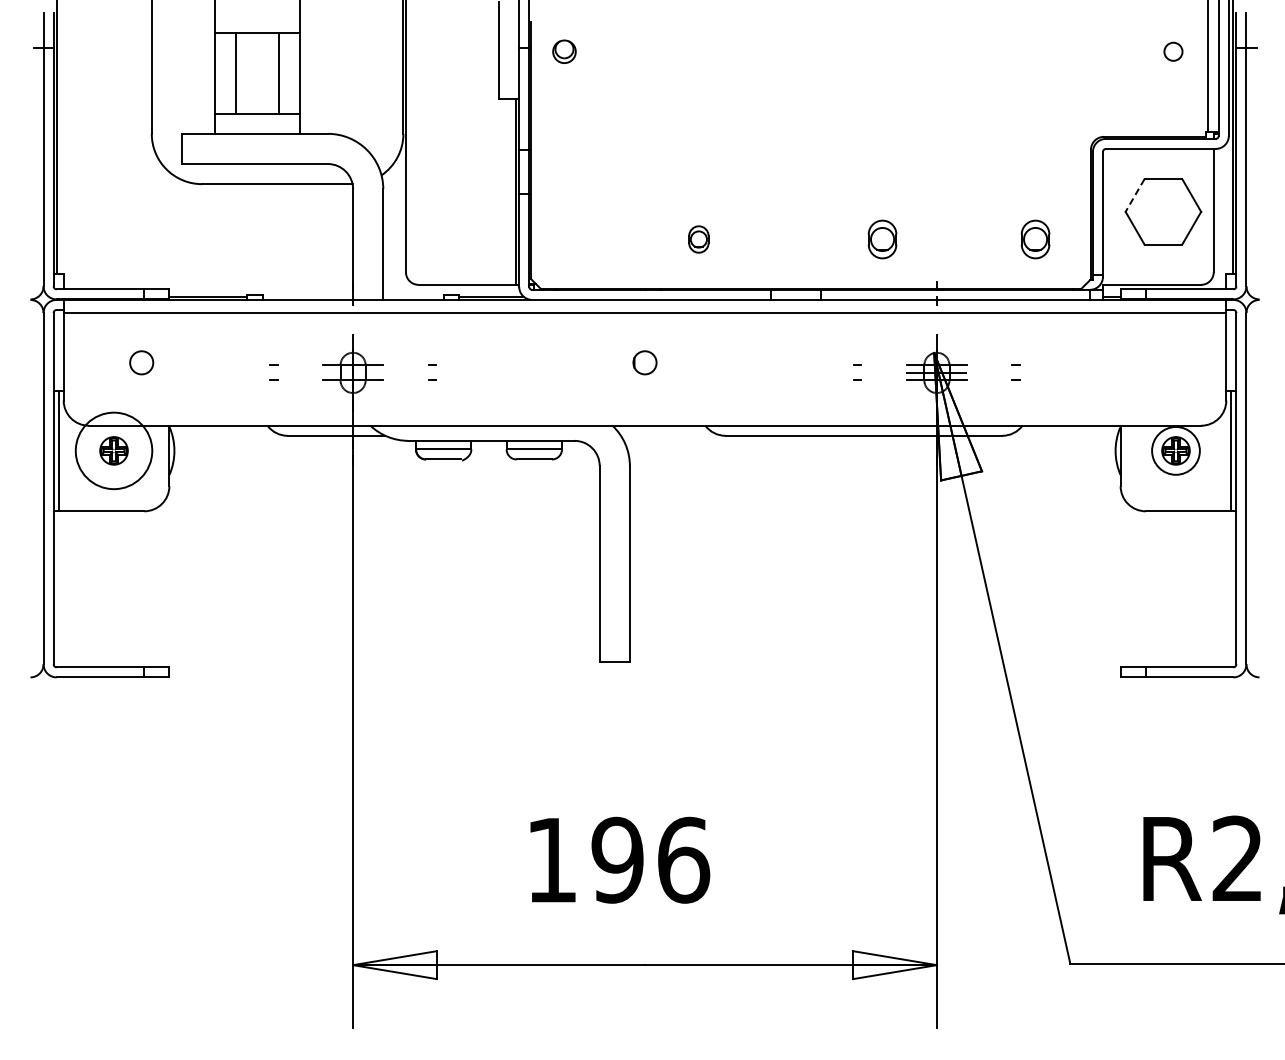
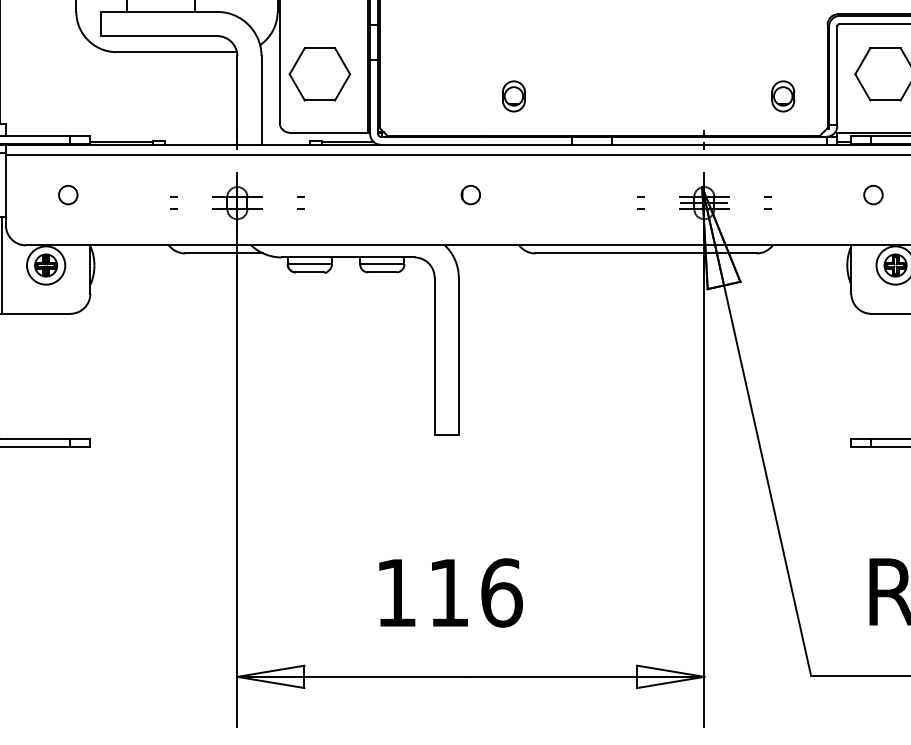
line: (1135, 195) -> (863, 61), dashed -> solid
part: (456, 211) -> (320, 74), added
part: (698, 239) -> (513, 96), size x1.43
part: (882, 239) -> (660, 96), removed
circle: (1147, 362) -> (872, 194), added
circle: (113, 450) -> (45, 265), size x0.62
text: (617, 859) -> (448, 592), 196 -> 116

